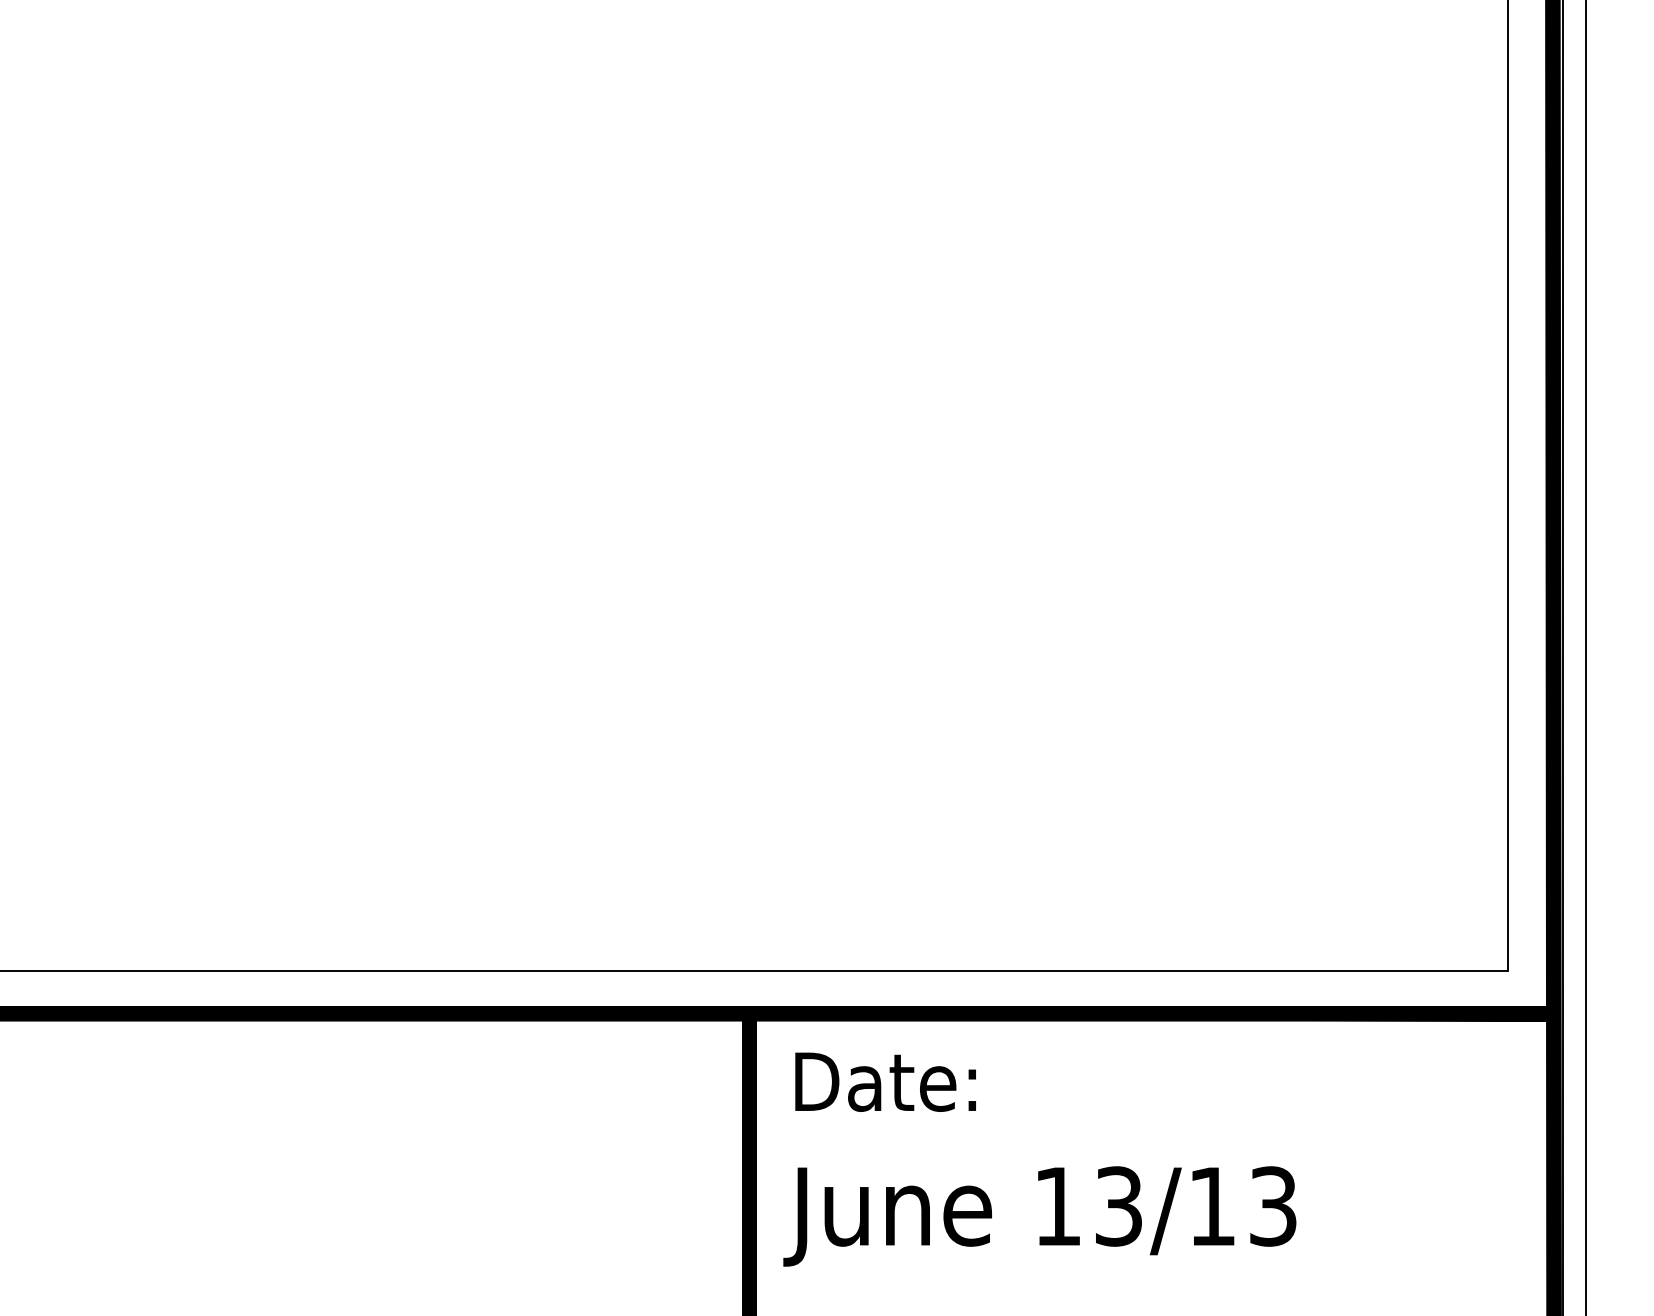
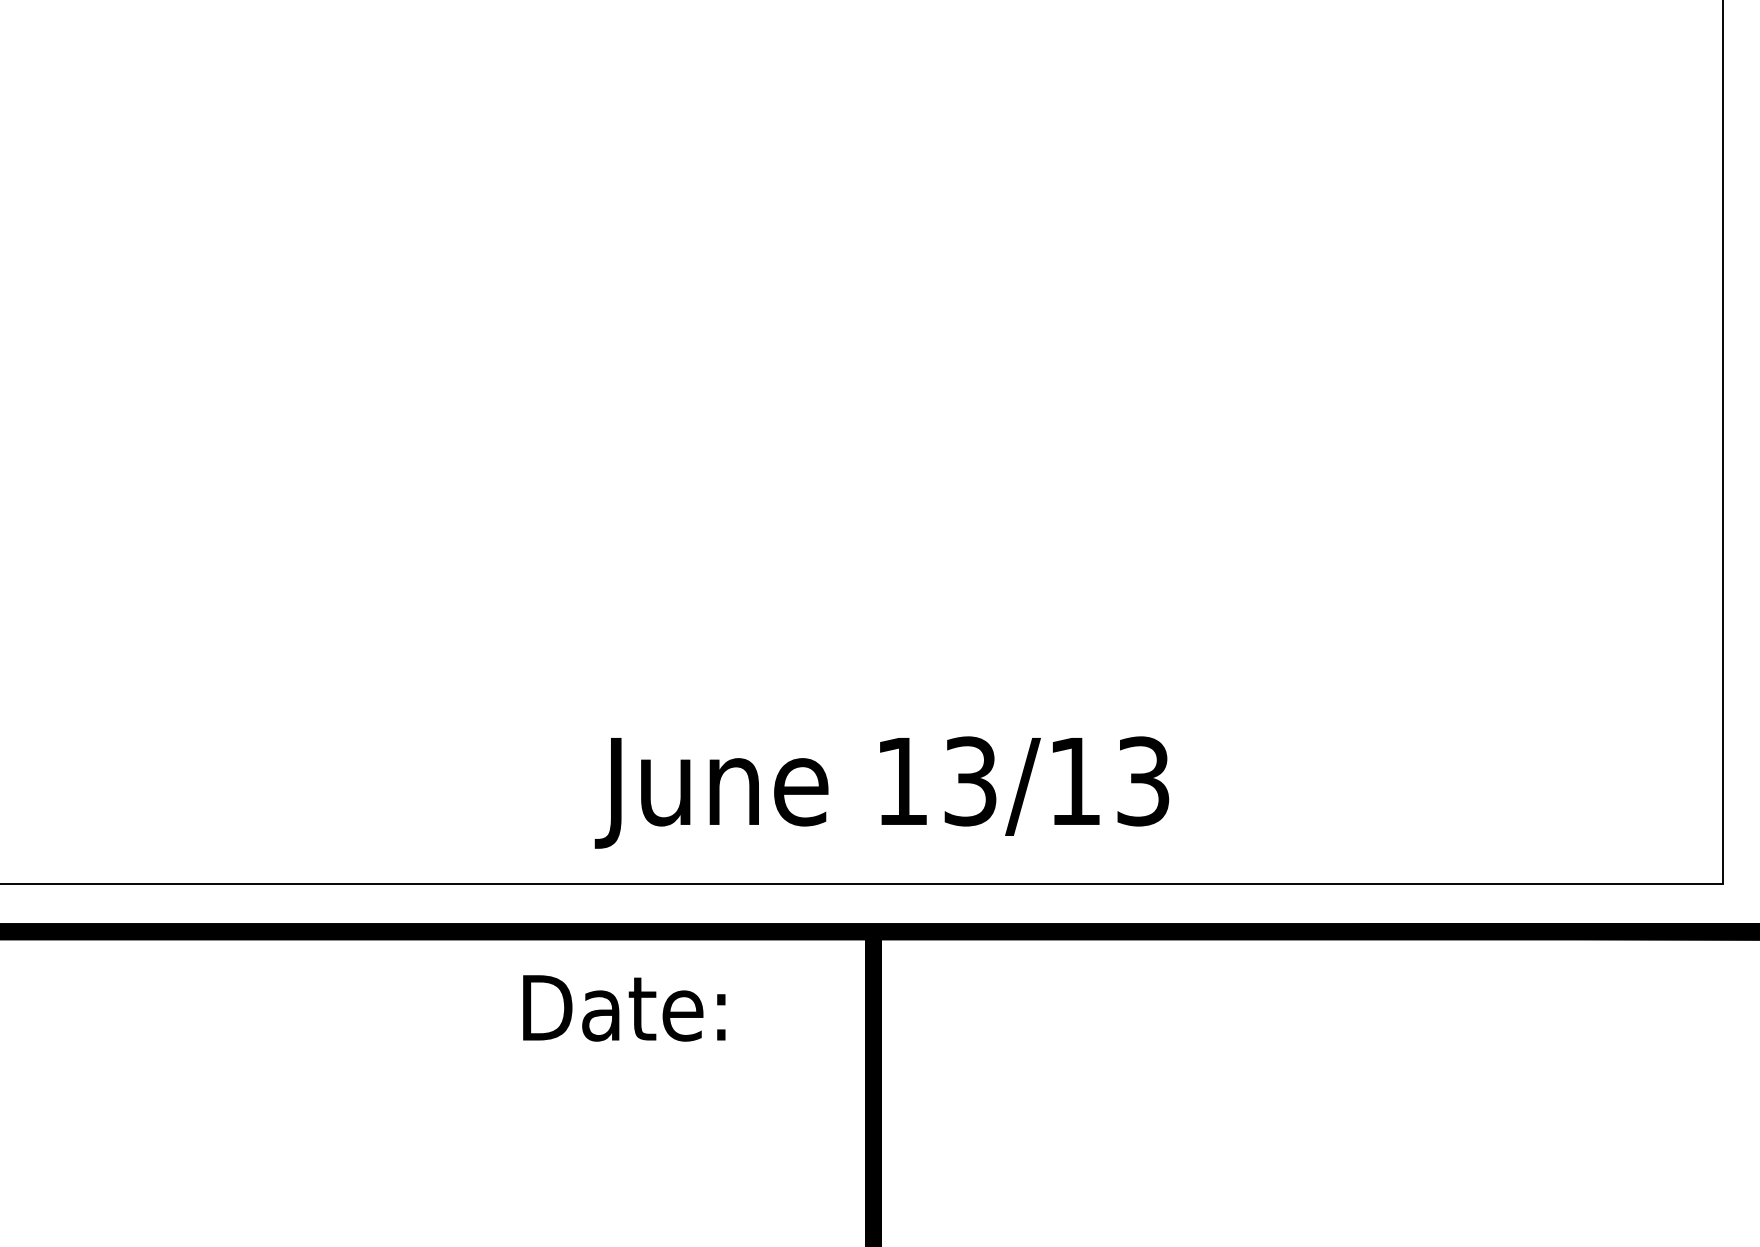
text: (885, 1081) -> (624, 1007), moved
text: (1039, 1216) -> (881, 792), moved

